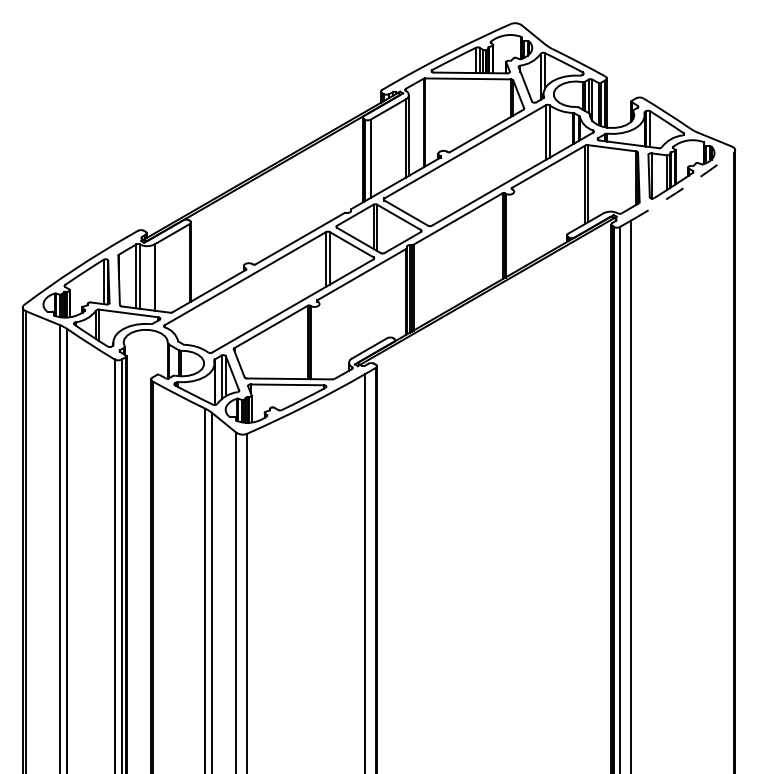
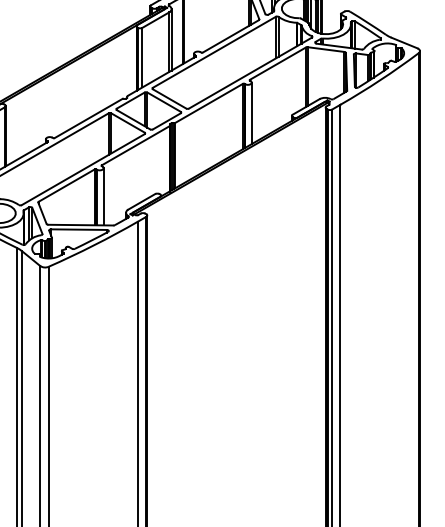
arc: (683, 188) -> (380, 80), dashed -> solid
line: (514, 231) -> (251, 112), added
line: (319, 341) -> (103, 196), added

